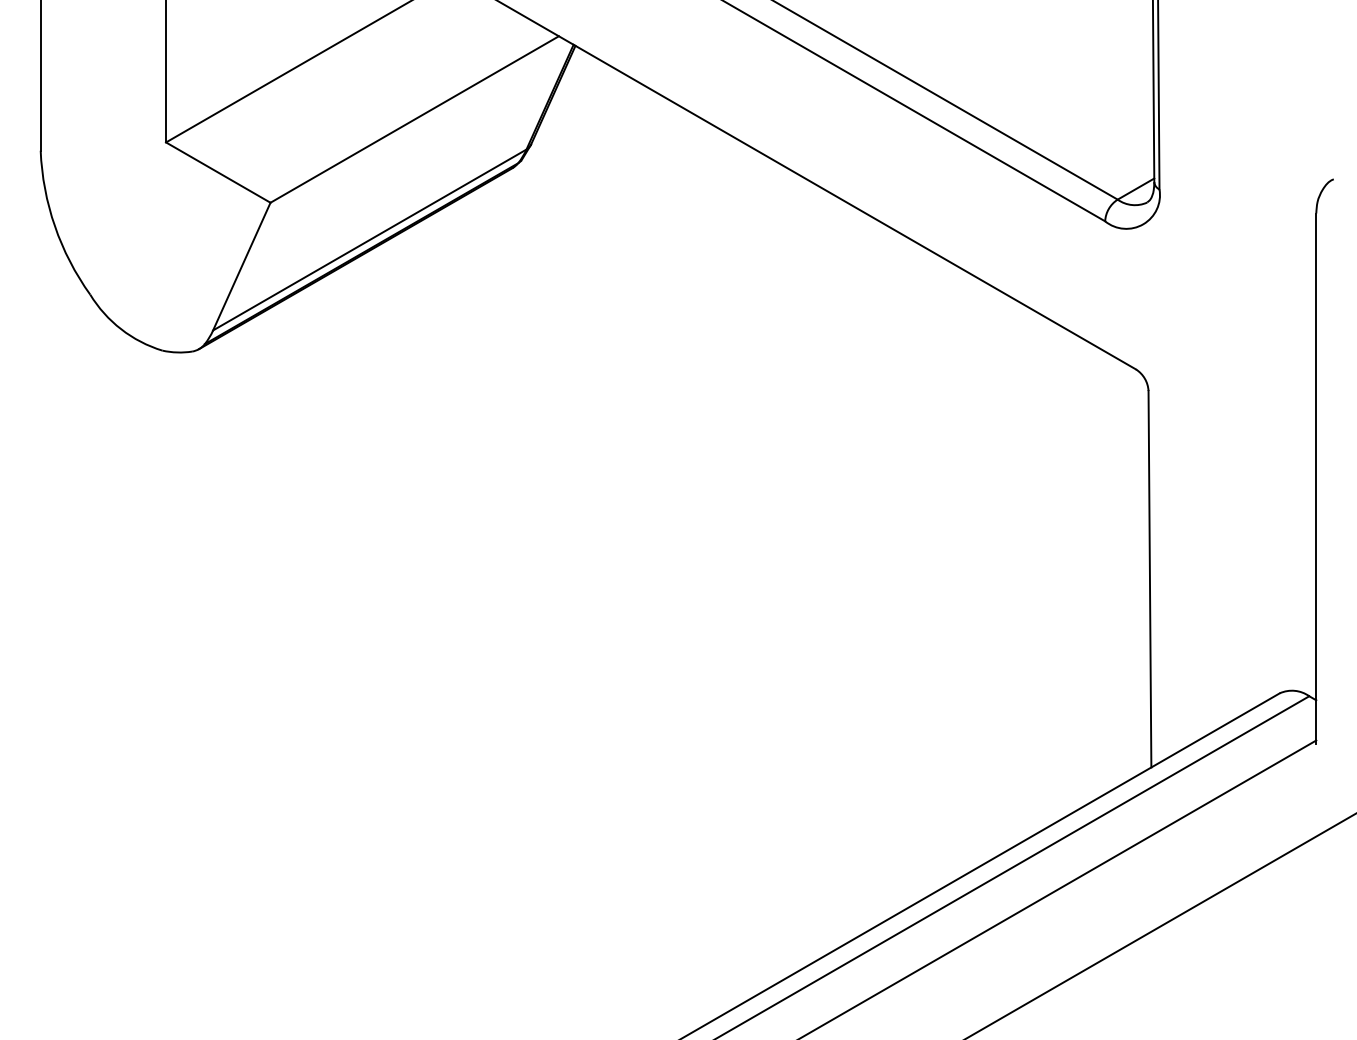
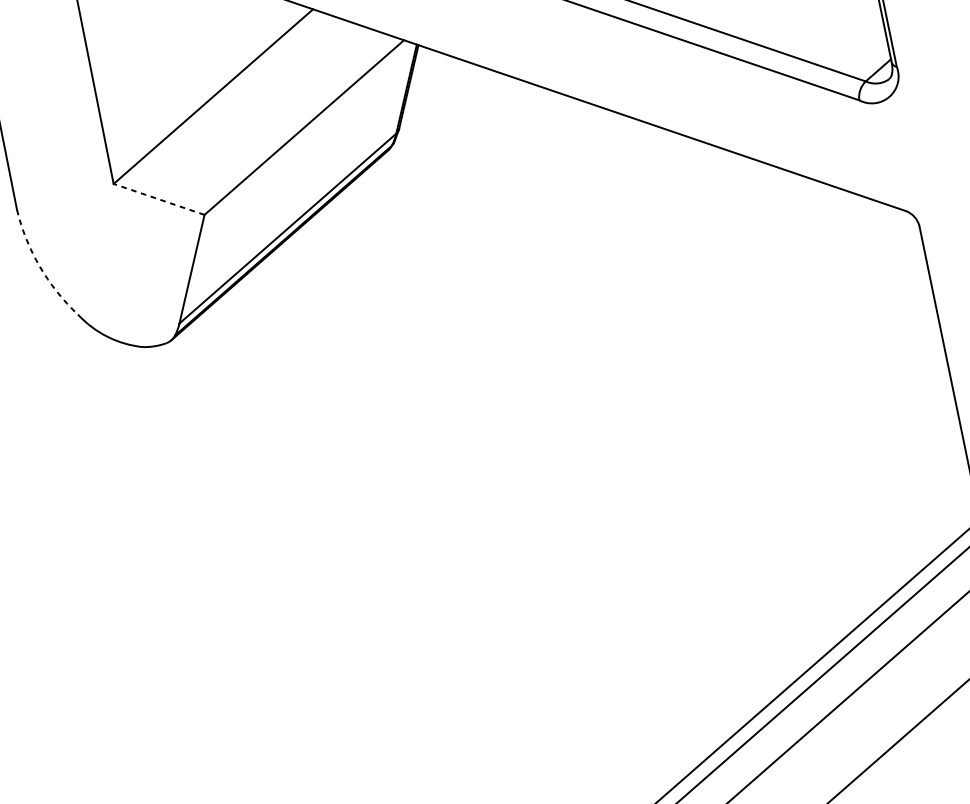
line: (217, 172) -> (158, 199), solid -> dashed
arc: (54, 226) -> (39, 266), solid -> dashed

